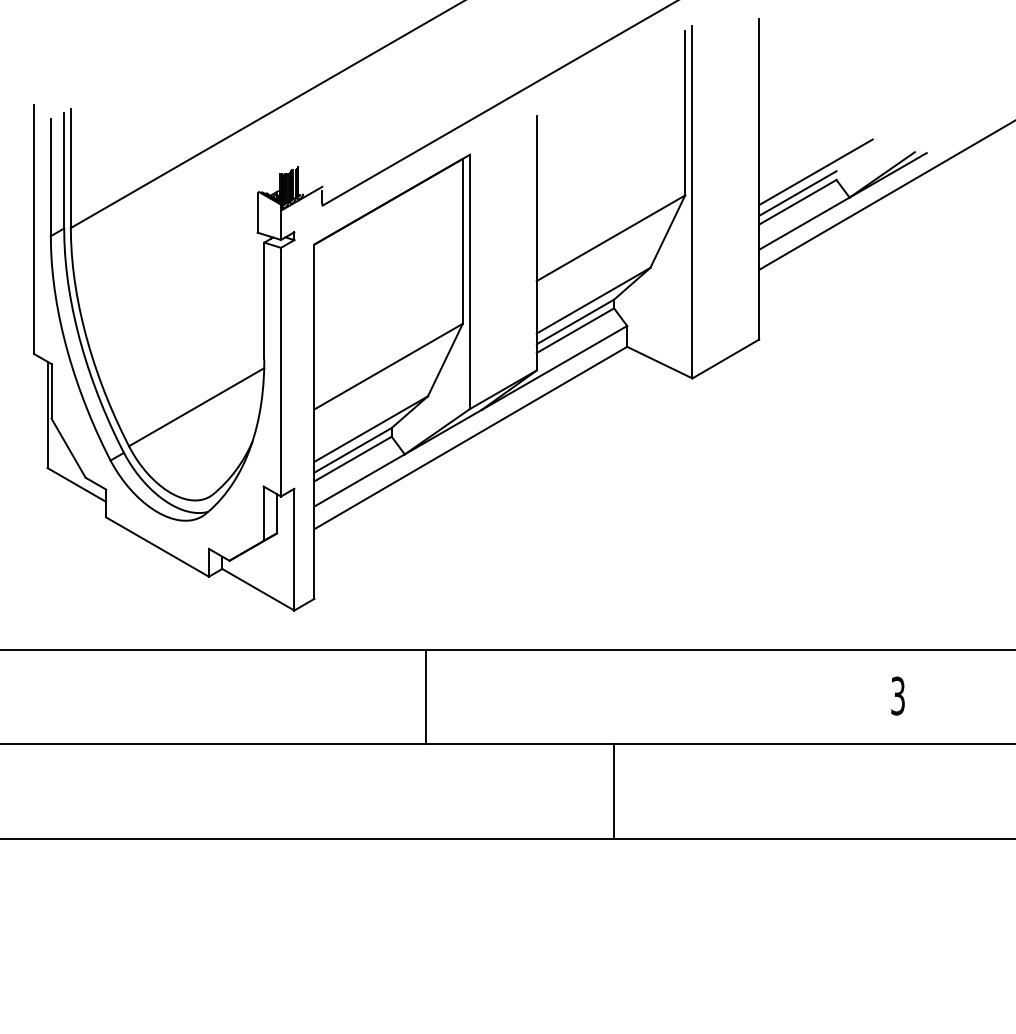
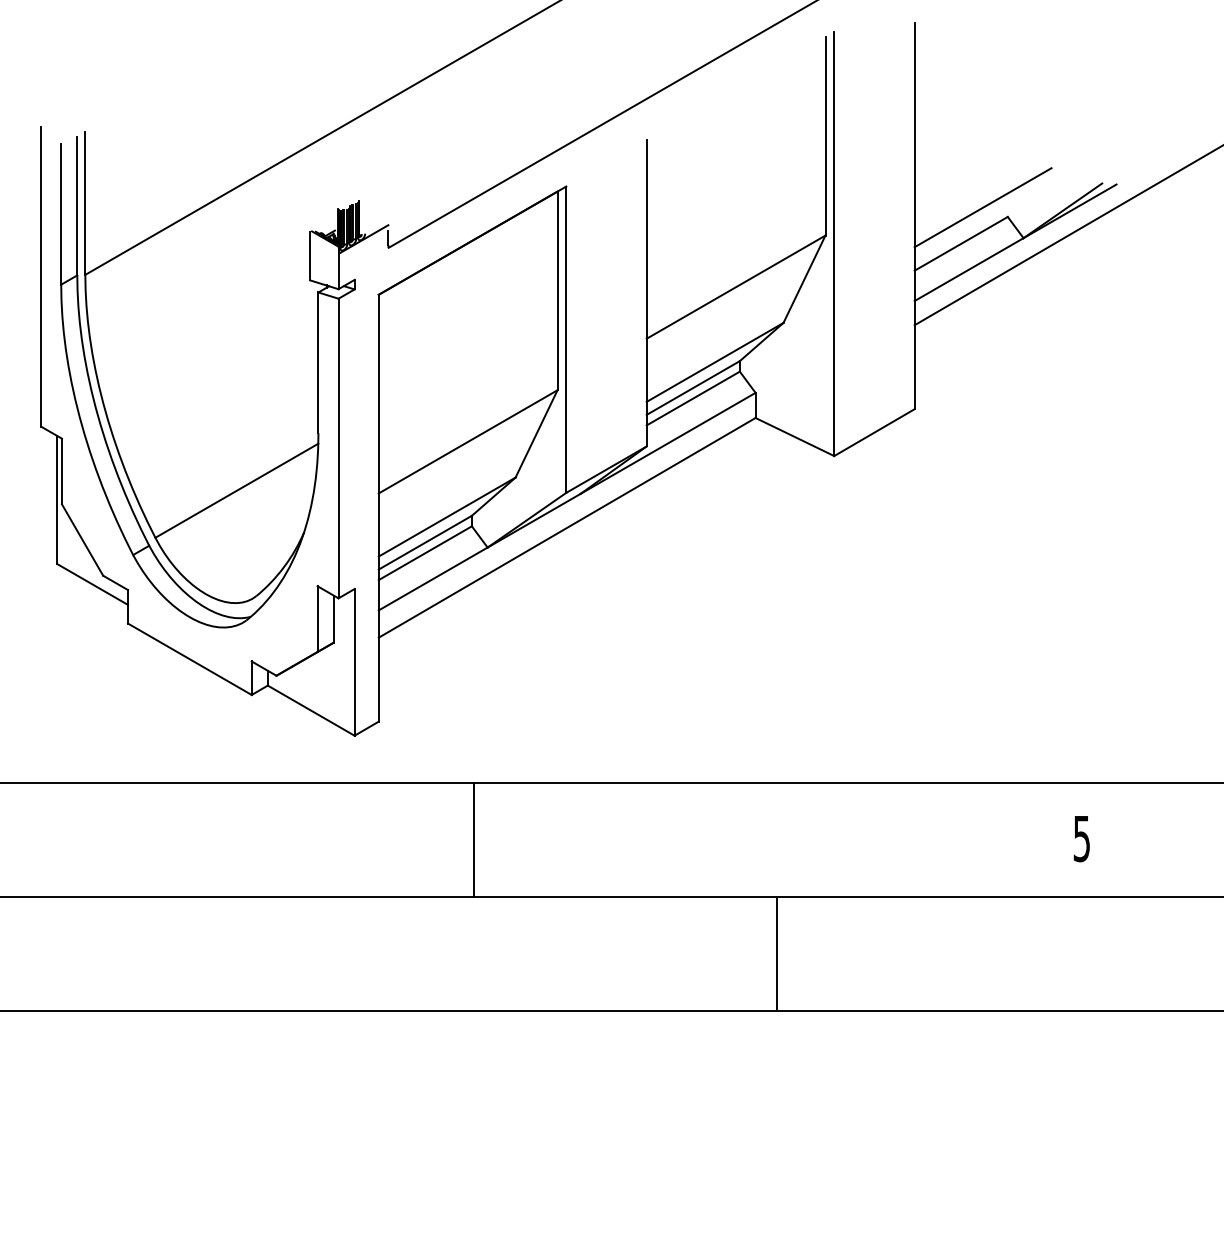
line: (797, 193) -> (960, 233), removed
text: (897, 695) -> (1081, 838), 3 -> 5
line: (425, 697) -> (474, 840), moved
line: (614, 791) -> (777, 953), moved

